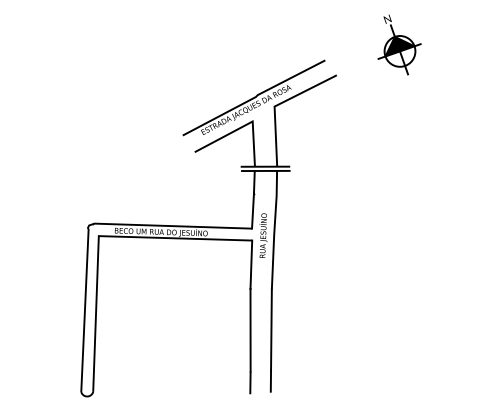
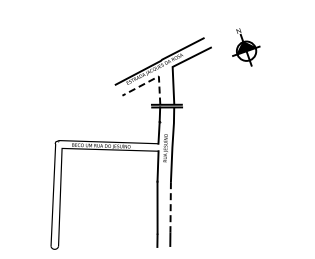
part: (399, 45) -> (246, 47), moved
line: (244, 126) -> (153, 79), solid -> dashed
line: (271, 329) -> (170, 207), solid -> dashed

